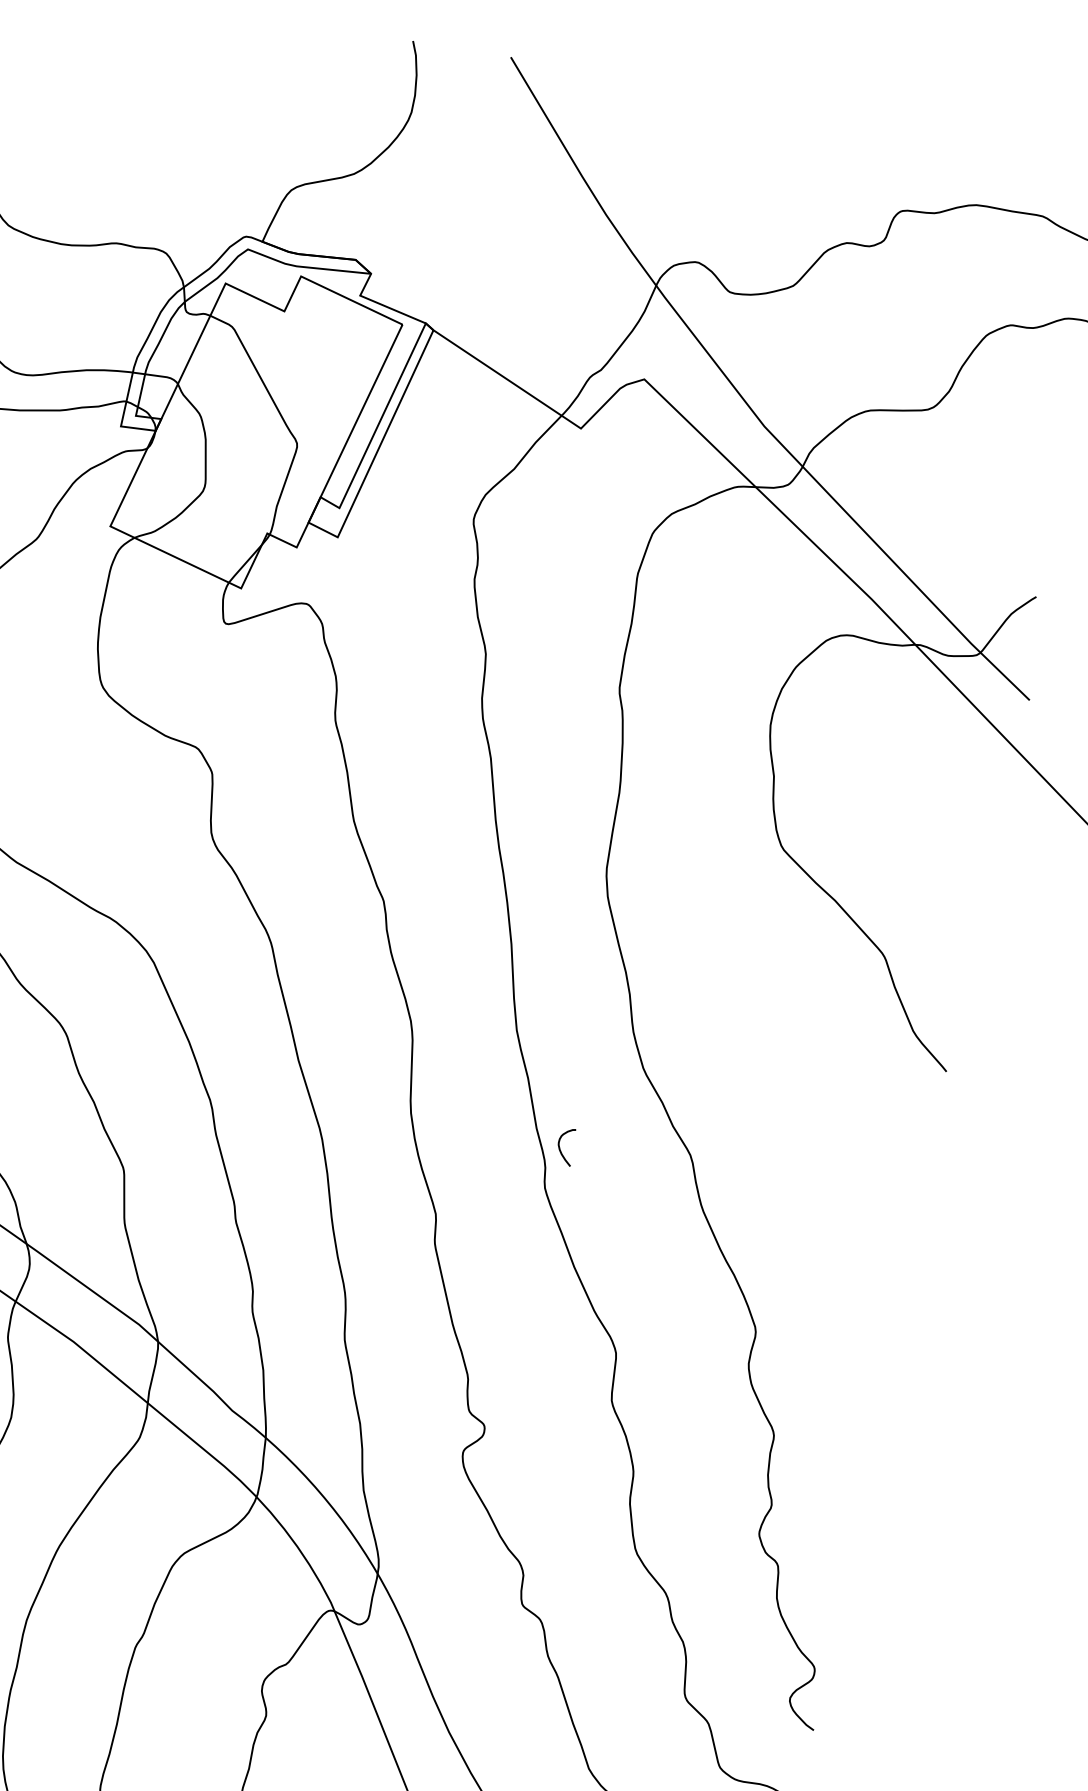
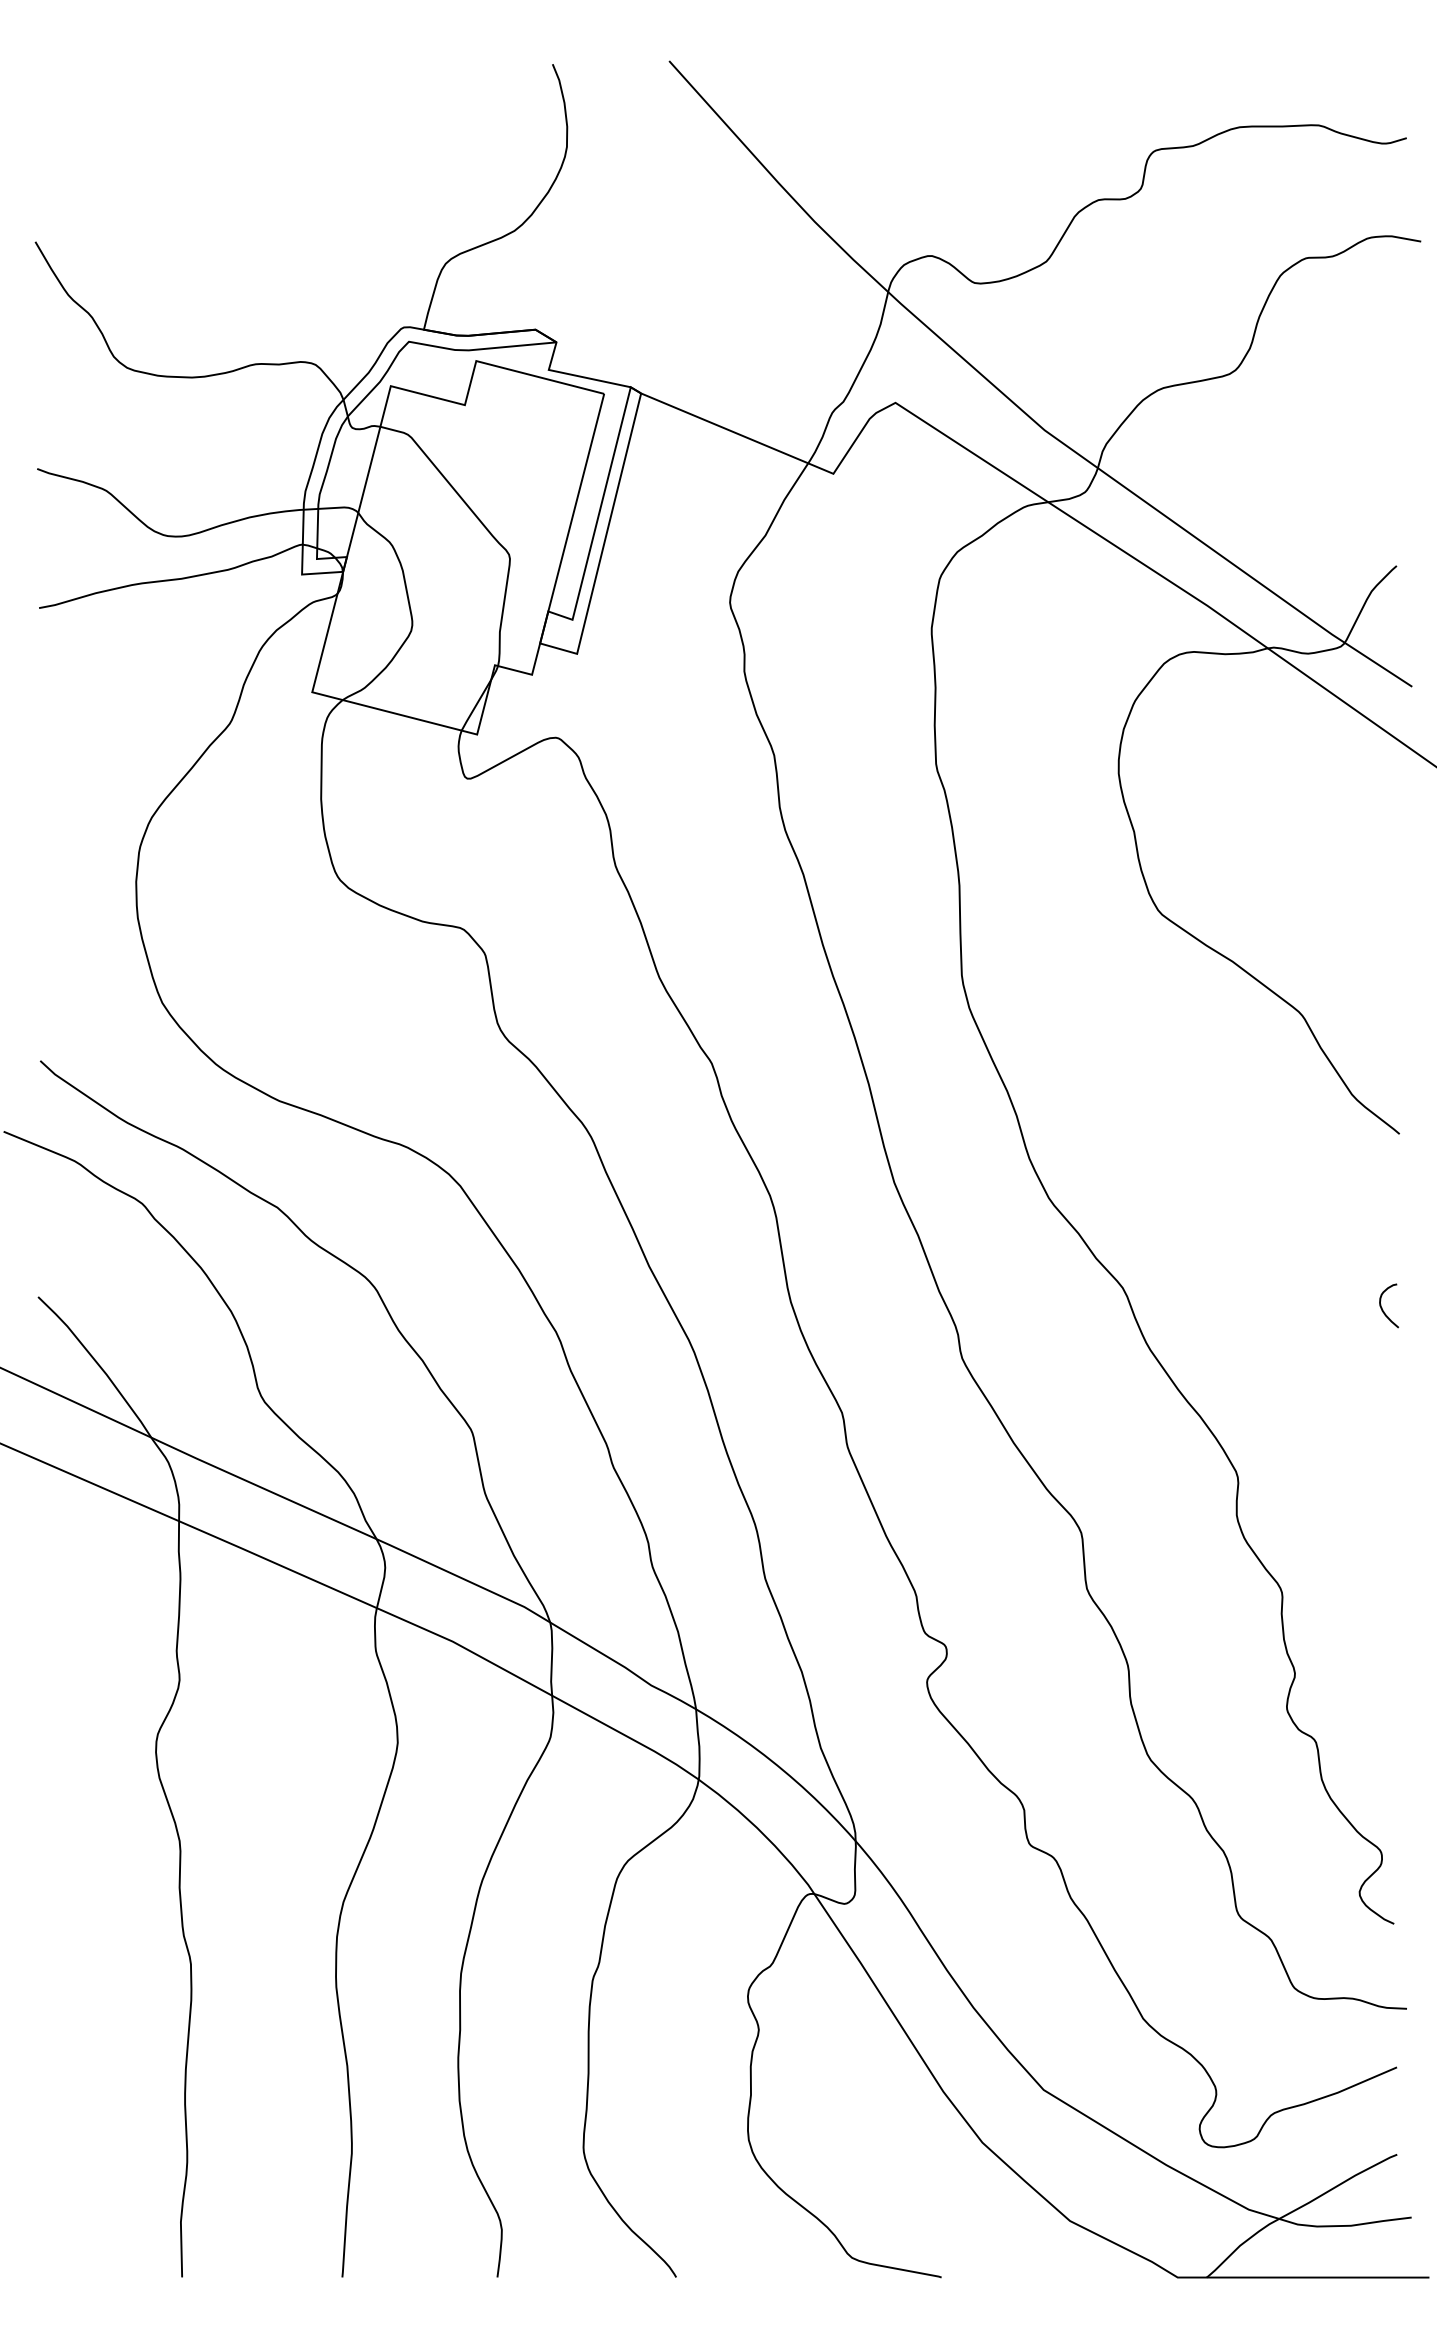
curve: (560, 1148) -> (1383, 1309), moved

